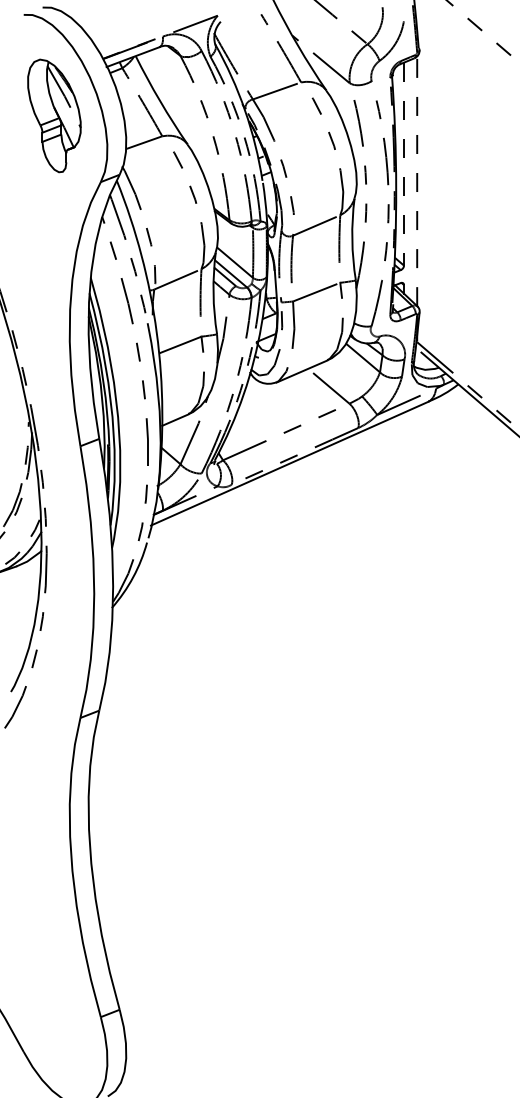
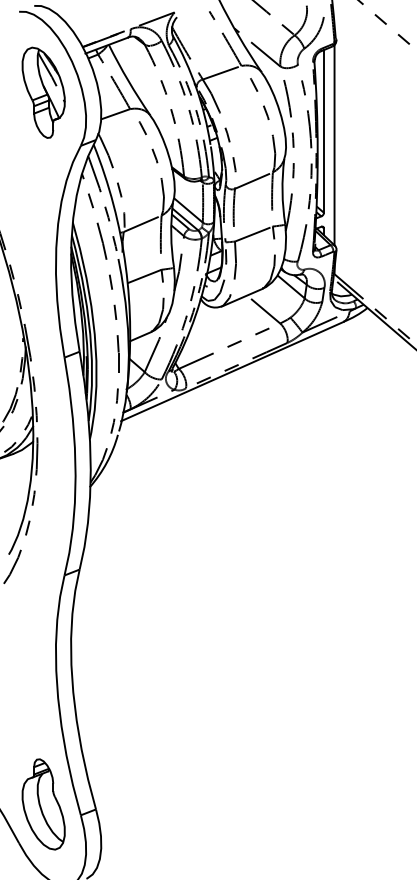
line: (403, 164) -> (323, 131), dashed -> solid
line: (417, 179) -> (334, 143), dashed -> solid
part: (54, 1003) -> (43, 804), added

